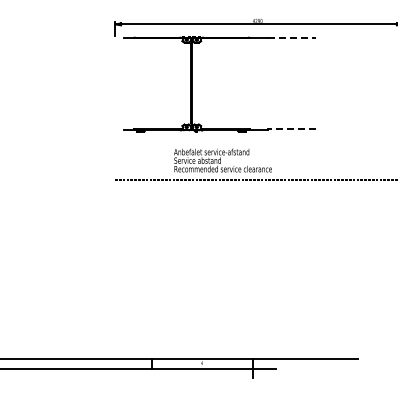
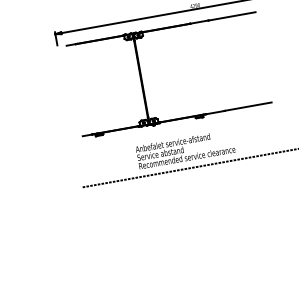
line: (292, 37) -> (232, 16), dashed -> solid
line: (292, 129) -> (248, 106), dashed -> solid

